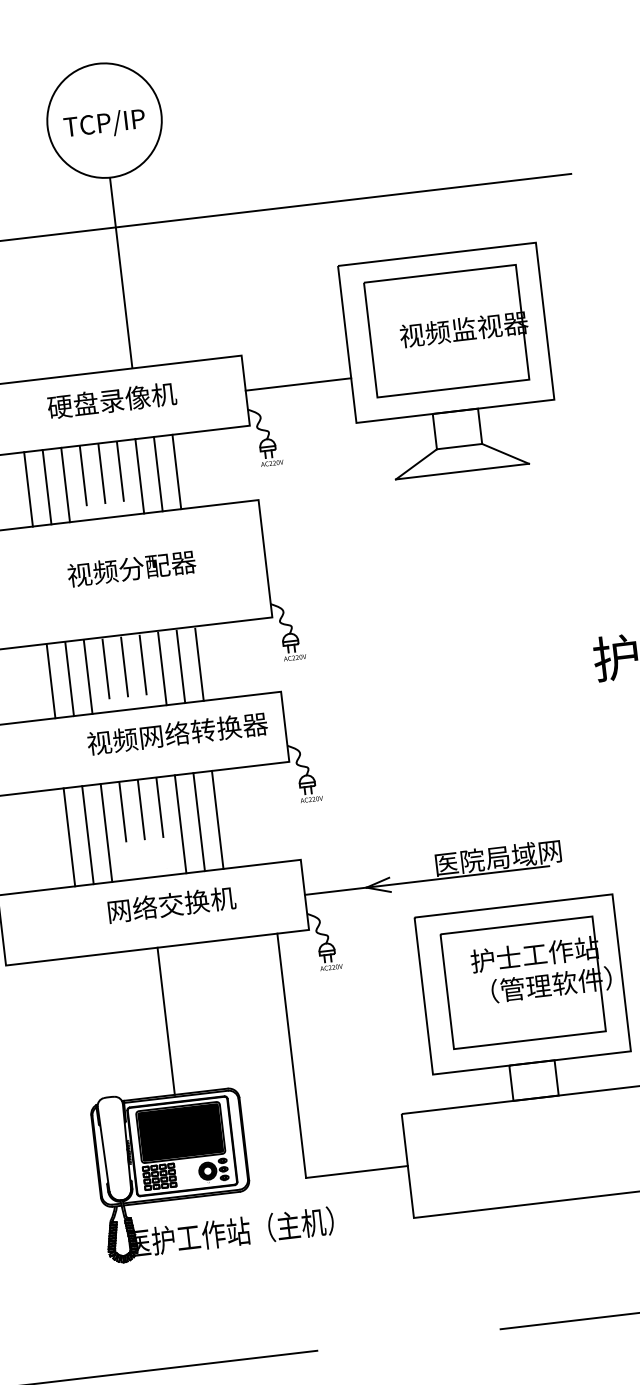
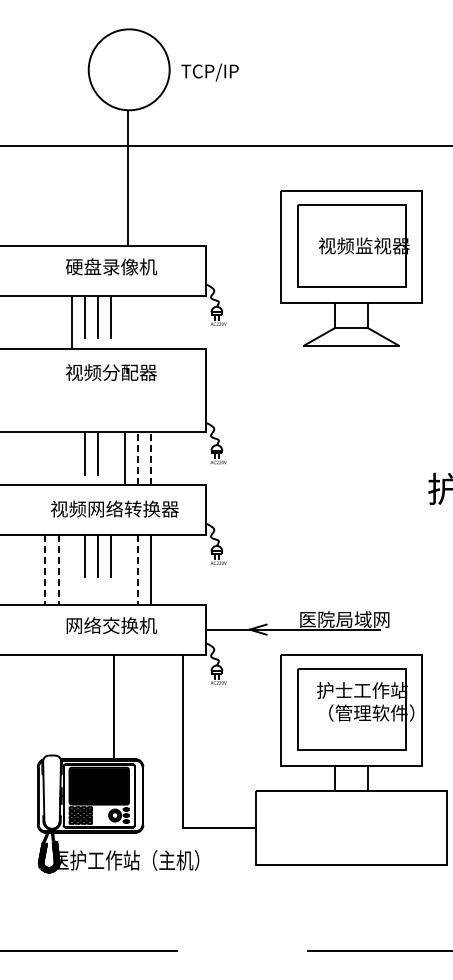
text: (103, 124) -> (209, 72), moved
line: (298, 383) -> (243, 270), removed
line: (176, 470) -> (150, 321), removed
line: (157, 473) -> (137, 321), removed
line: (139, 475) -> (124, 321), removed
line: (46, 486) -> (58, 321), removed
line: (28, 488) -> (45, 321), removed
text: (131, 568) -> (111, 372), moved
line: (198, 664) -> (150, 459), solid -> dashed
line: (180, 667) -> (137, 459), solid -> dashed
line: (143, 671) -> (111, 459), removed
line: (87, 677) -> (71, 459), removed
line: (69, 678) -> (58, 458), removed
line: (51, 680) -> (45, 458), removed
text: (176, 732) -> (114, 508), moved
line: (198, 821) -> (137, 569), solid -> dashed
line: (180, 823) -> (124, 569), removed
line: (105, 832) -> (71, 569), removed
line: (87, 834) -> (58, 569), solid -> dashed
line: (69, 836) -> (45, 569), solid -> dashed
line: (166, 1020) -> (114, 706), moved

